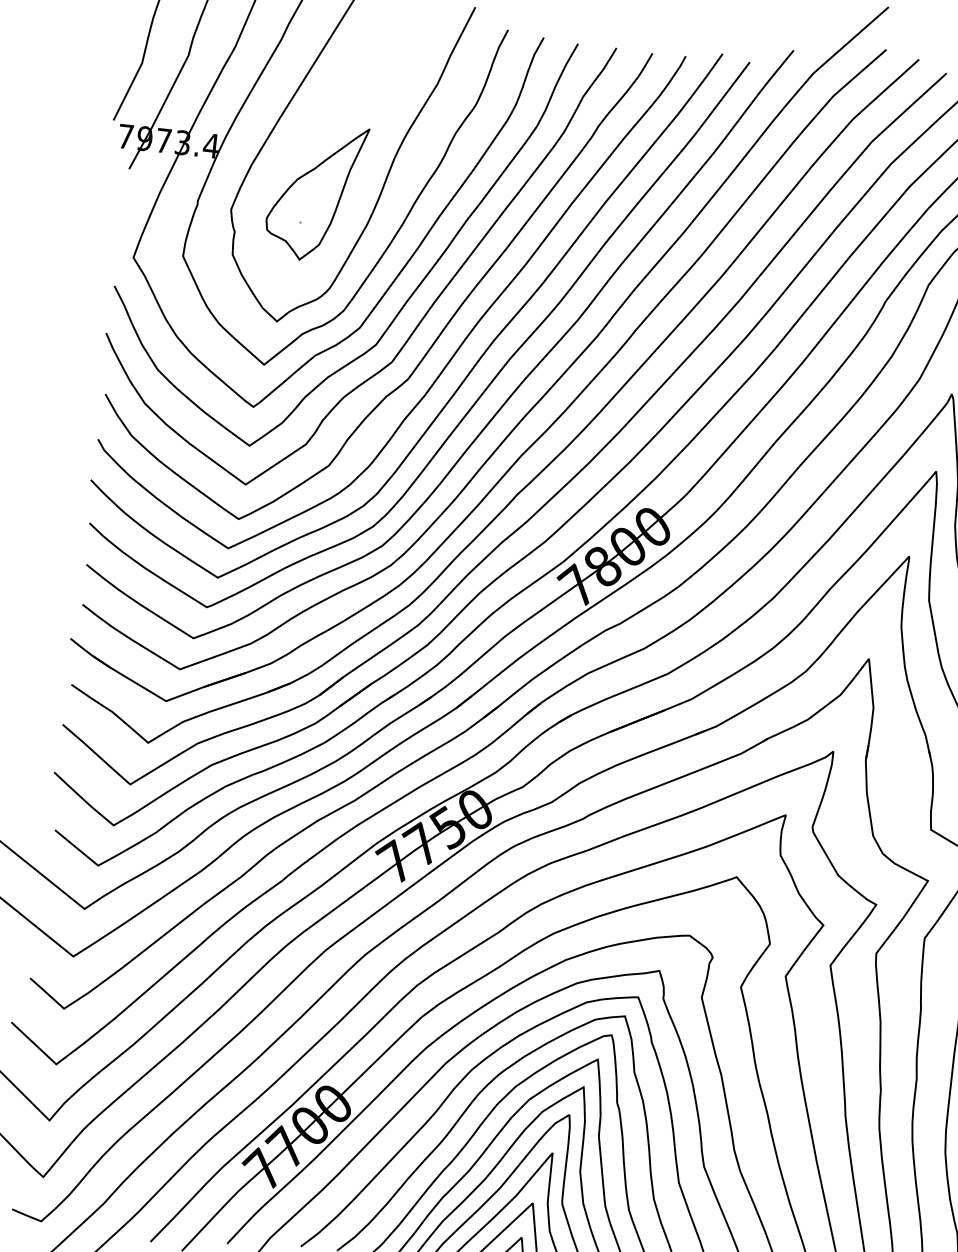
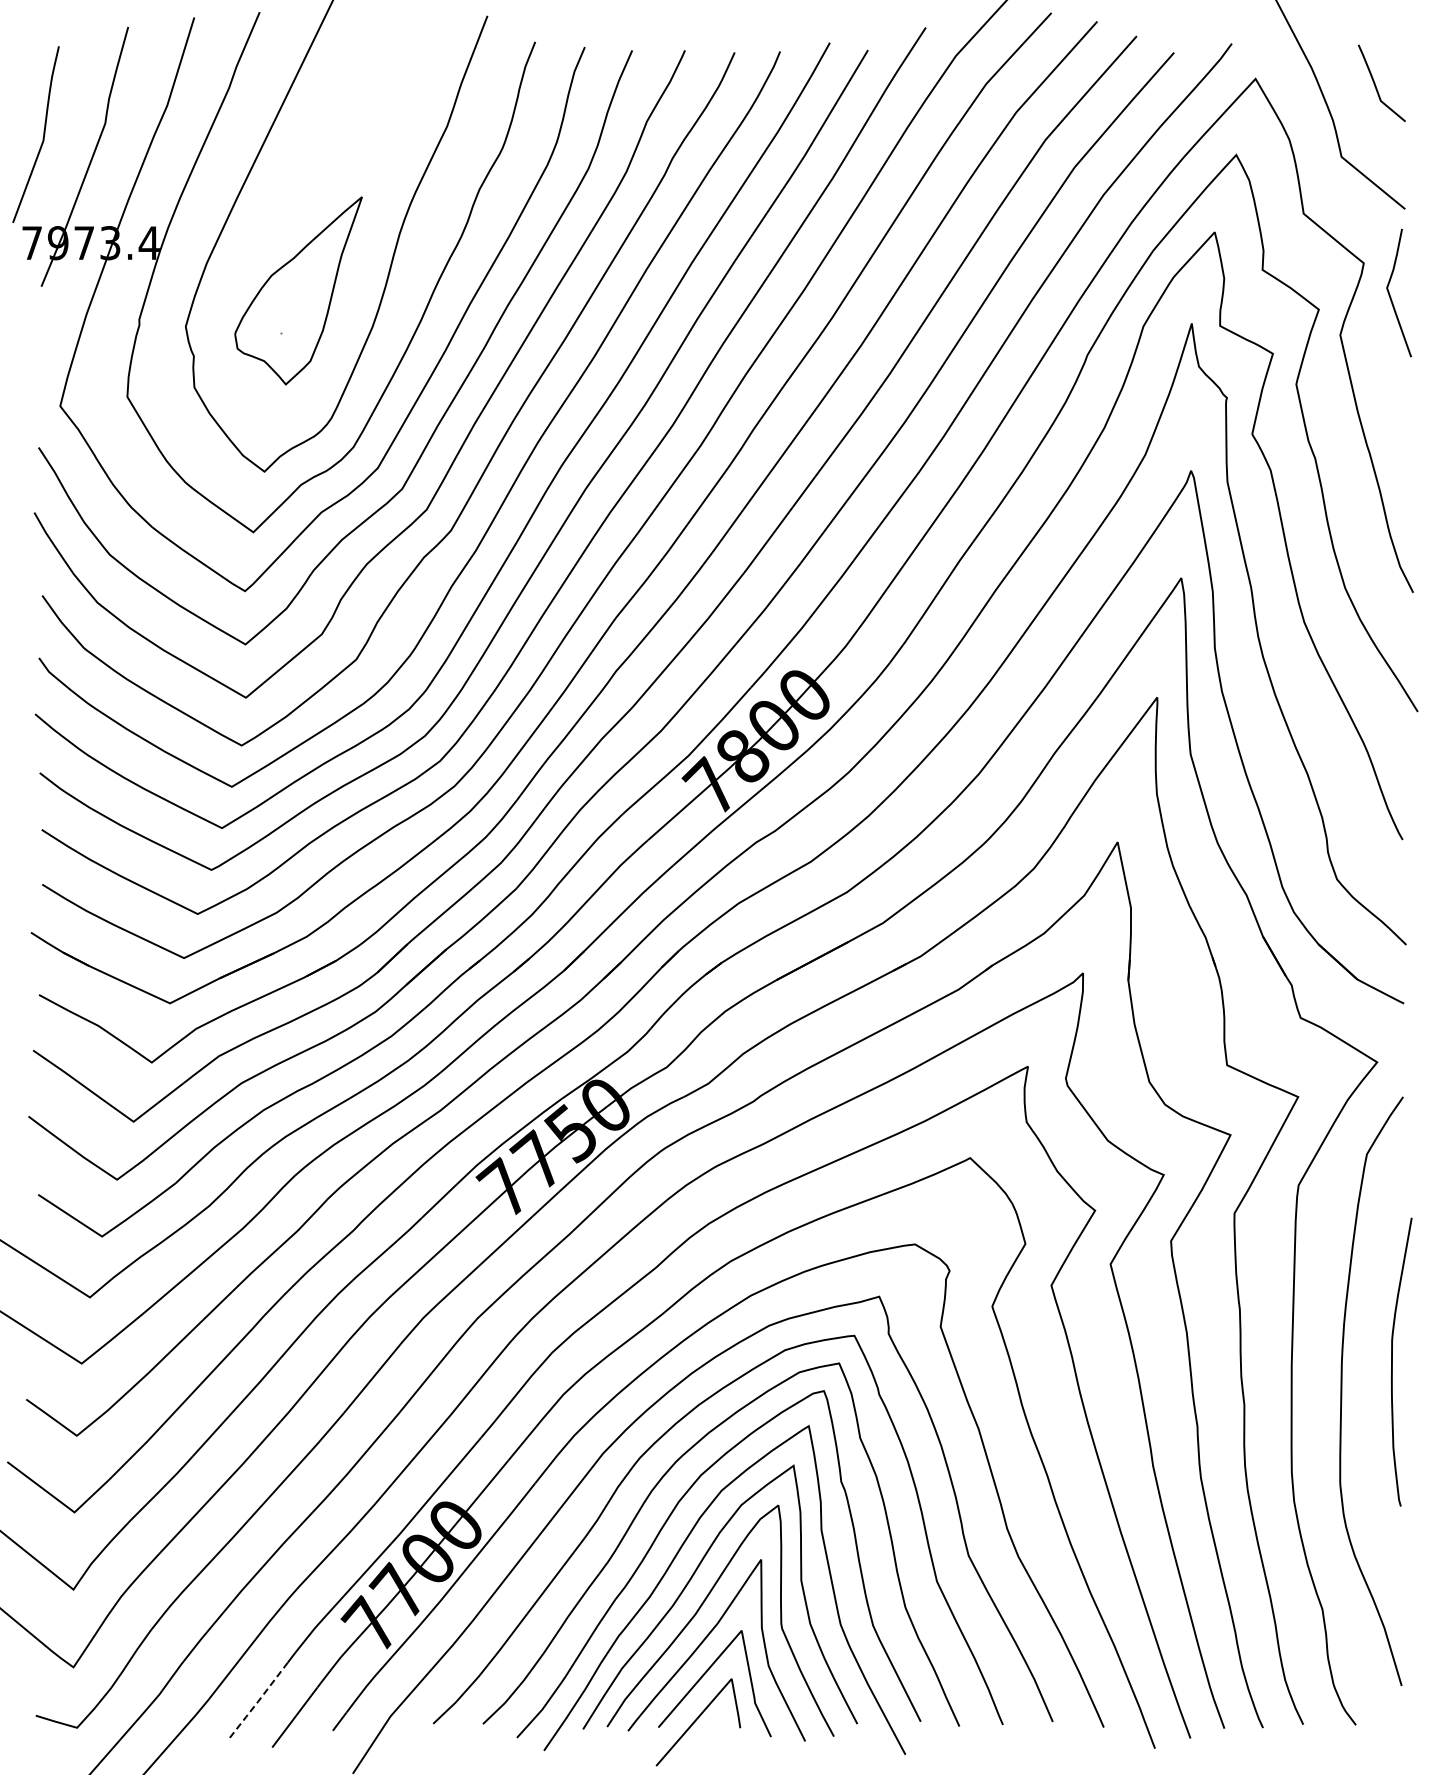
line: (175, 1216) -> (258, 1701), solid -> dashed

